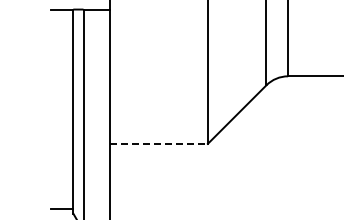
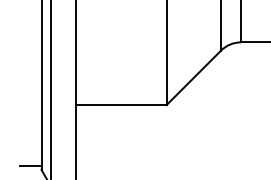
line: (159, 143) -> (121, 104), dashed -> solid

